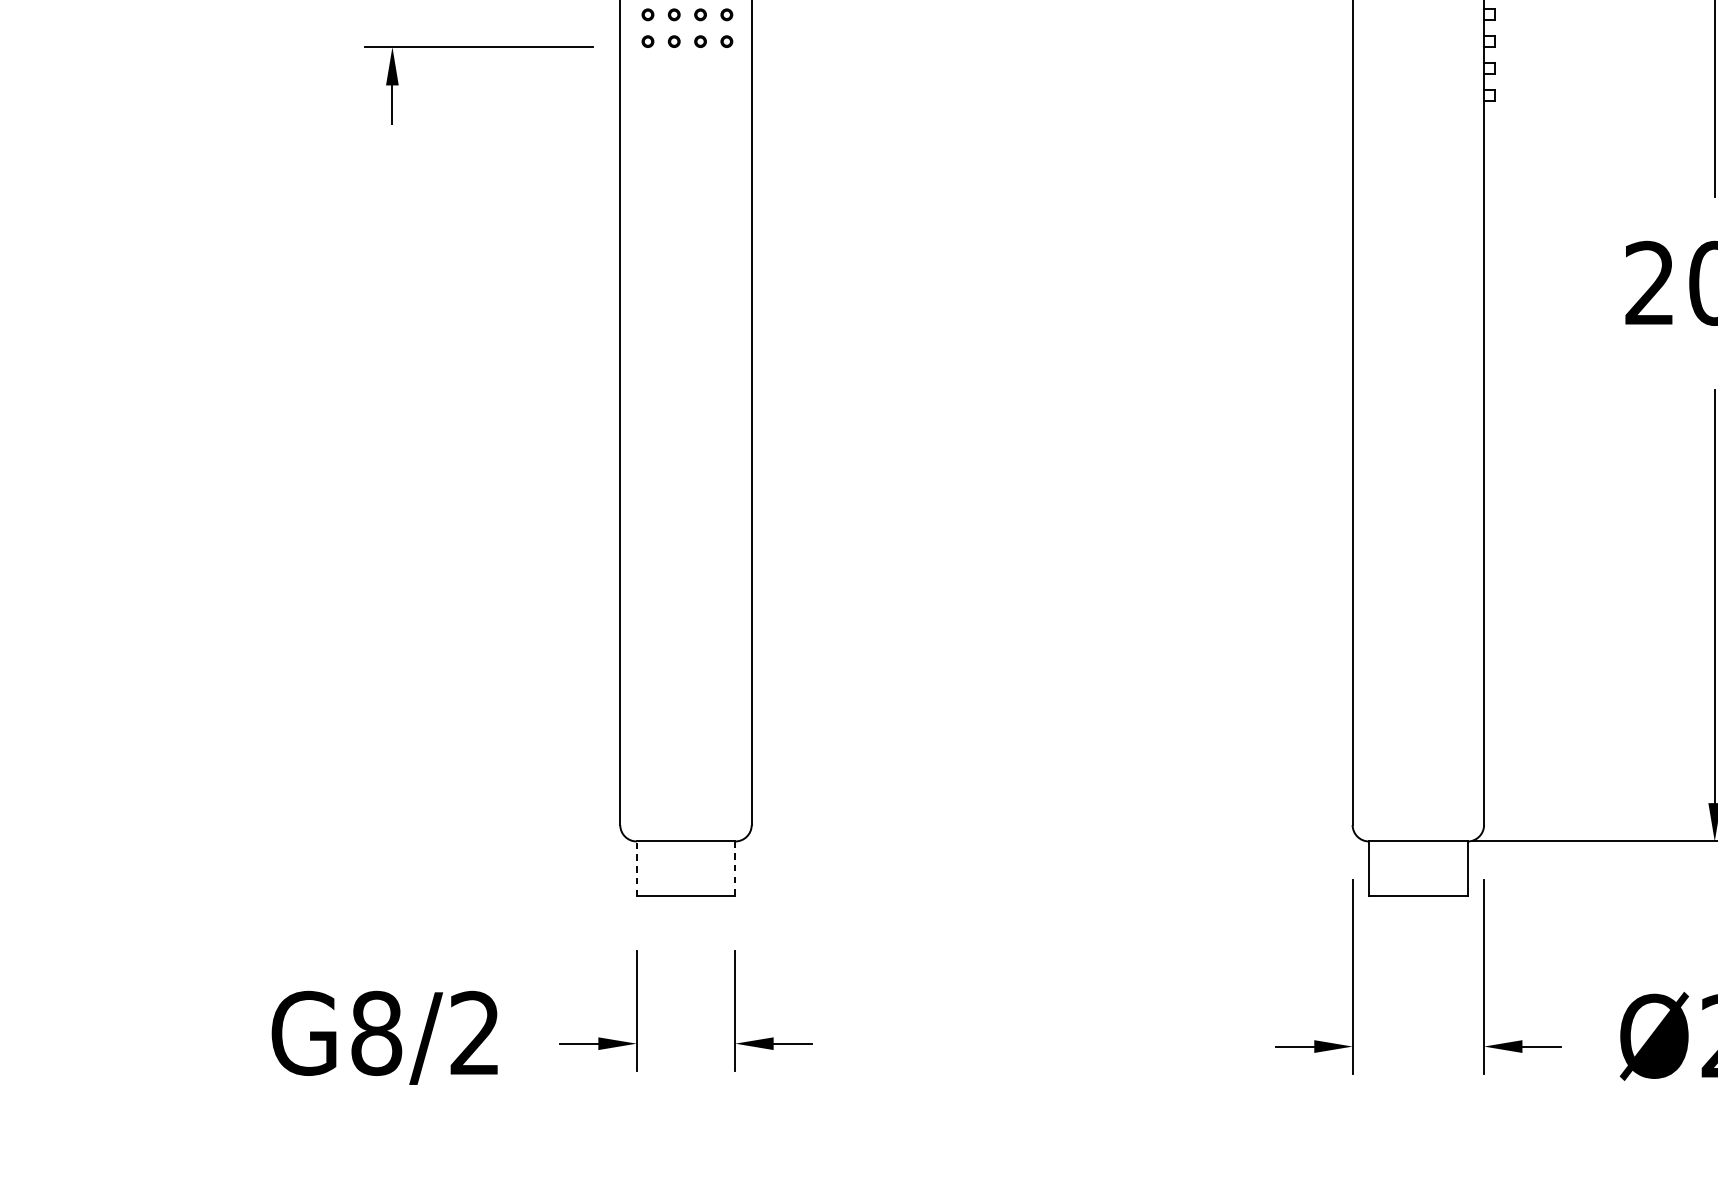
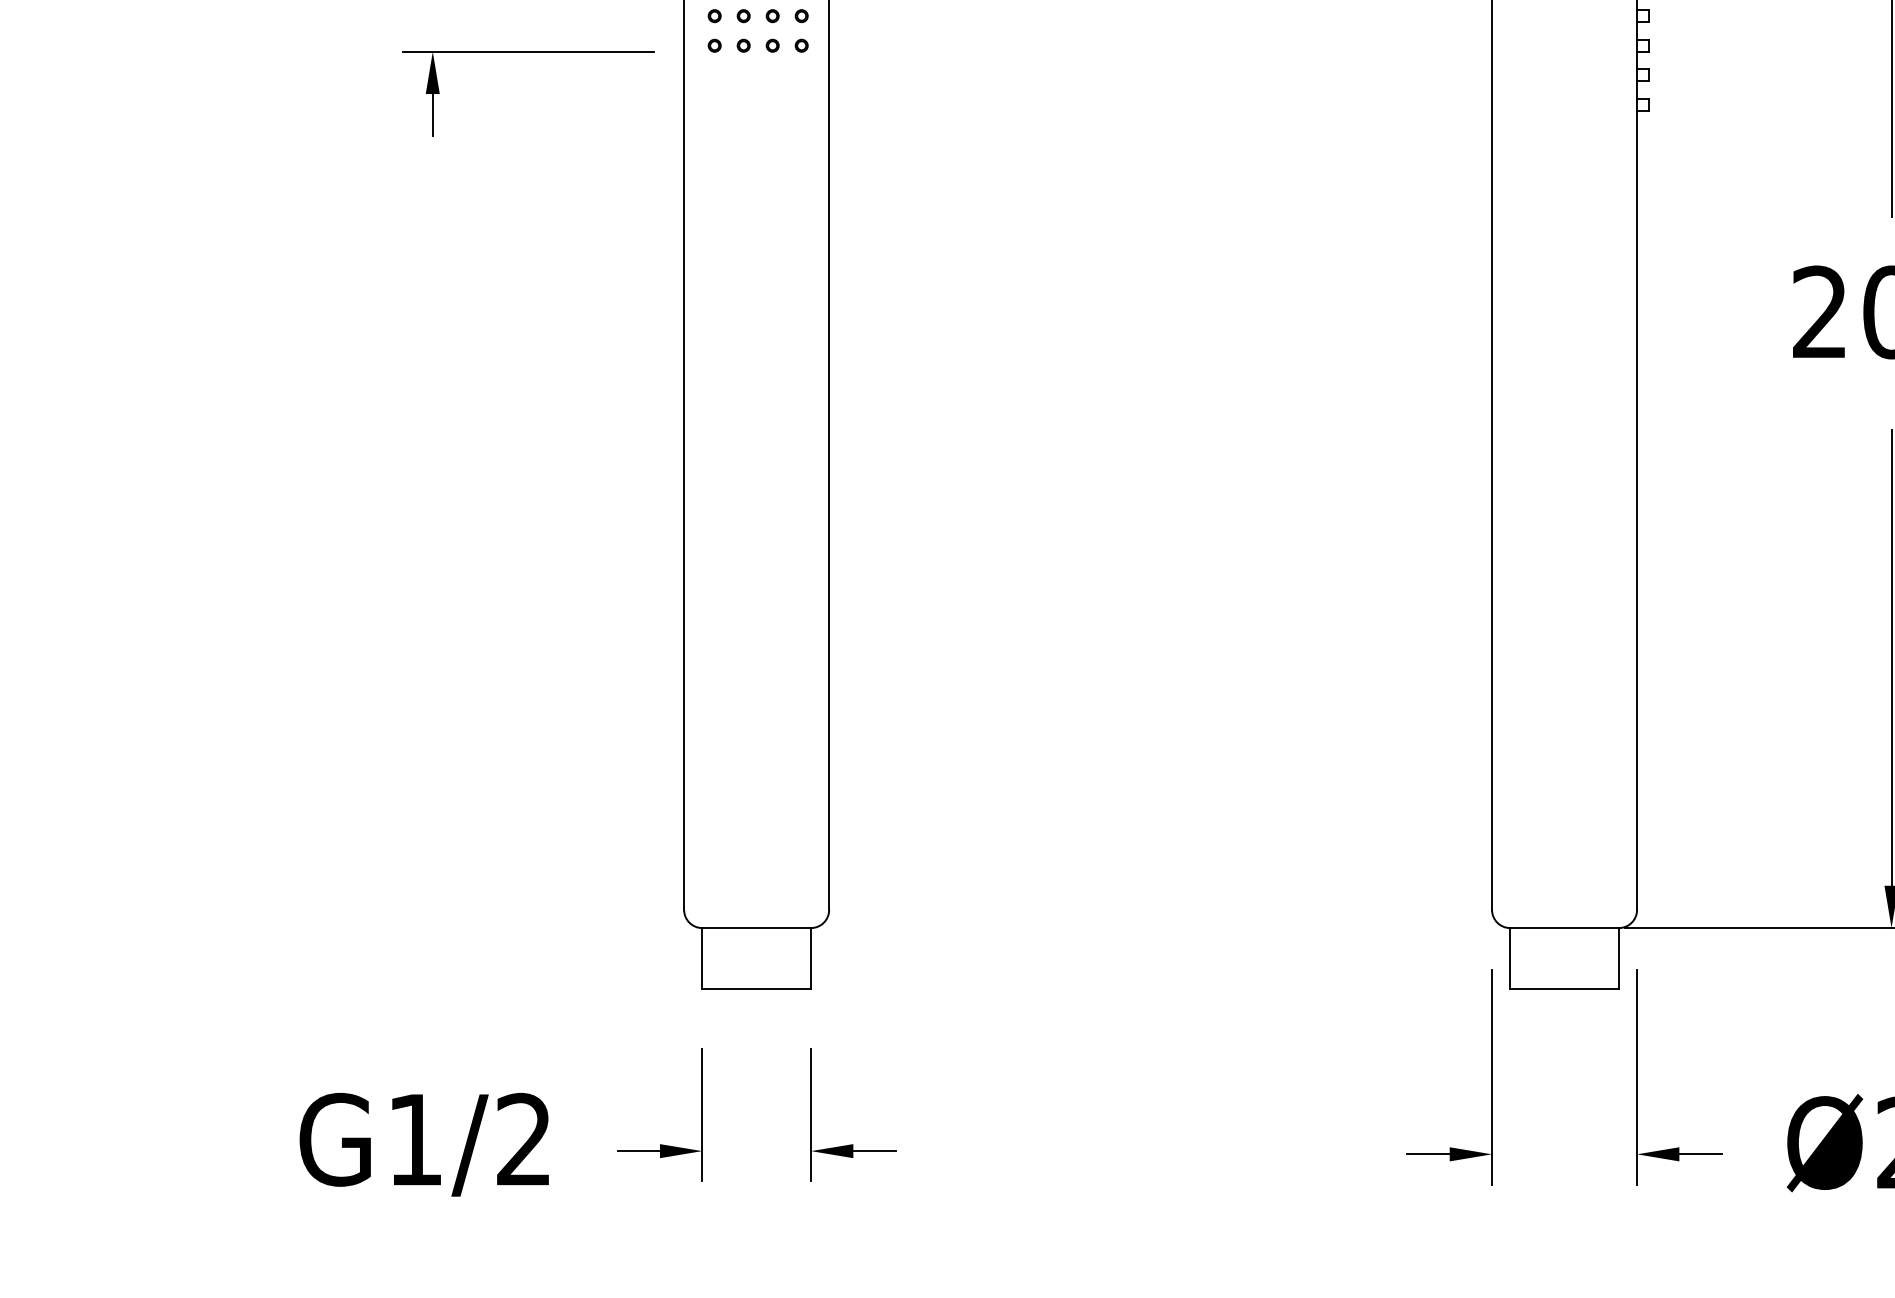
line: (636, 868) -> (702, 957), dashed -> solid
line: (735, 869) -> (811, 958), dashed -> solid
text: (376, 1033) -> (415, 1139), G8/2 -> G1/2

